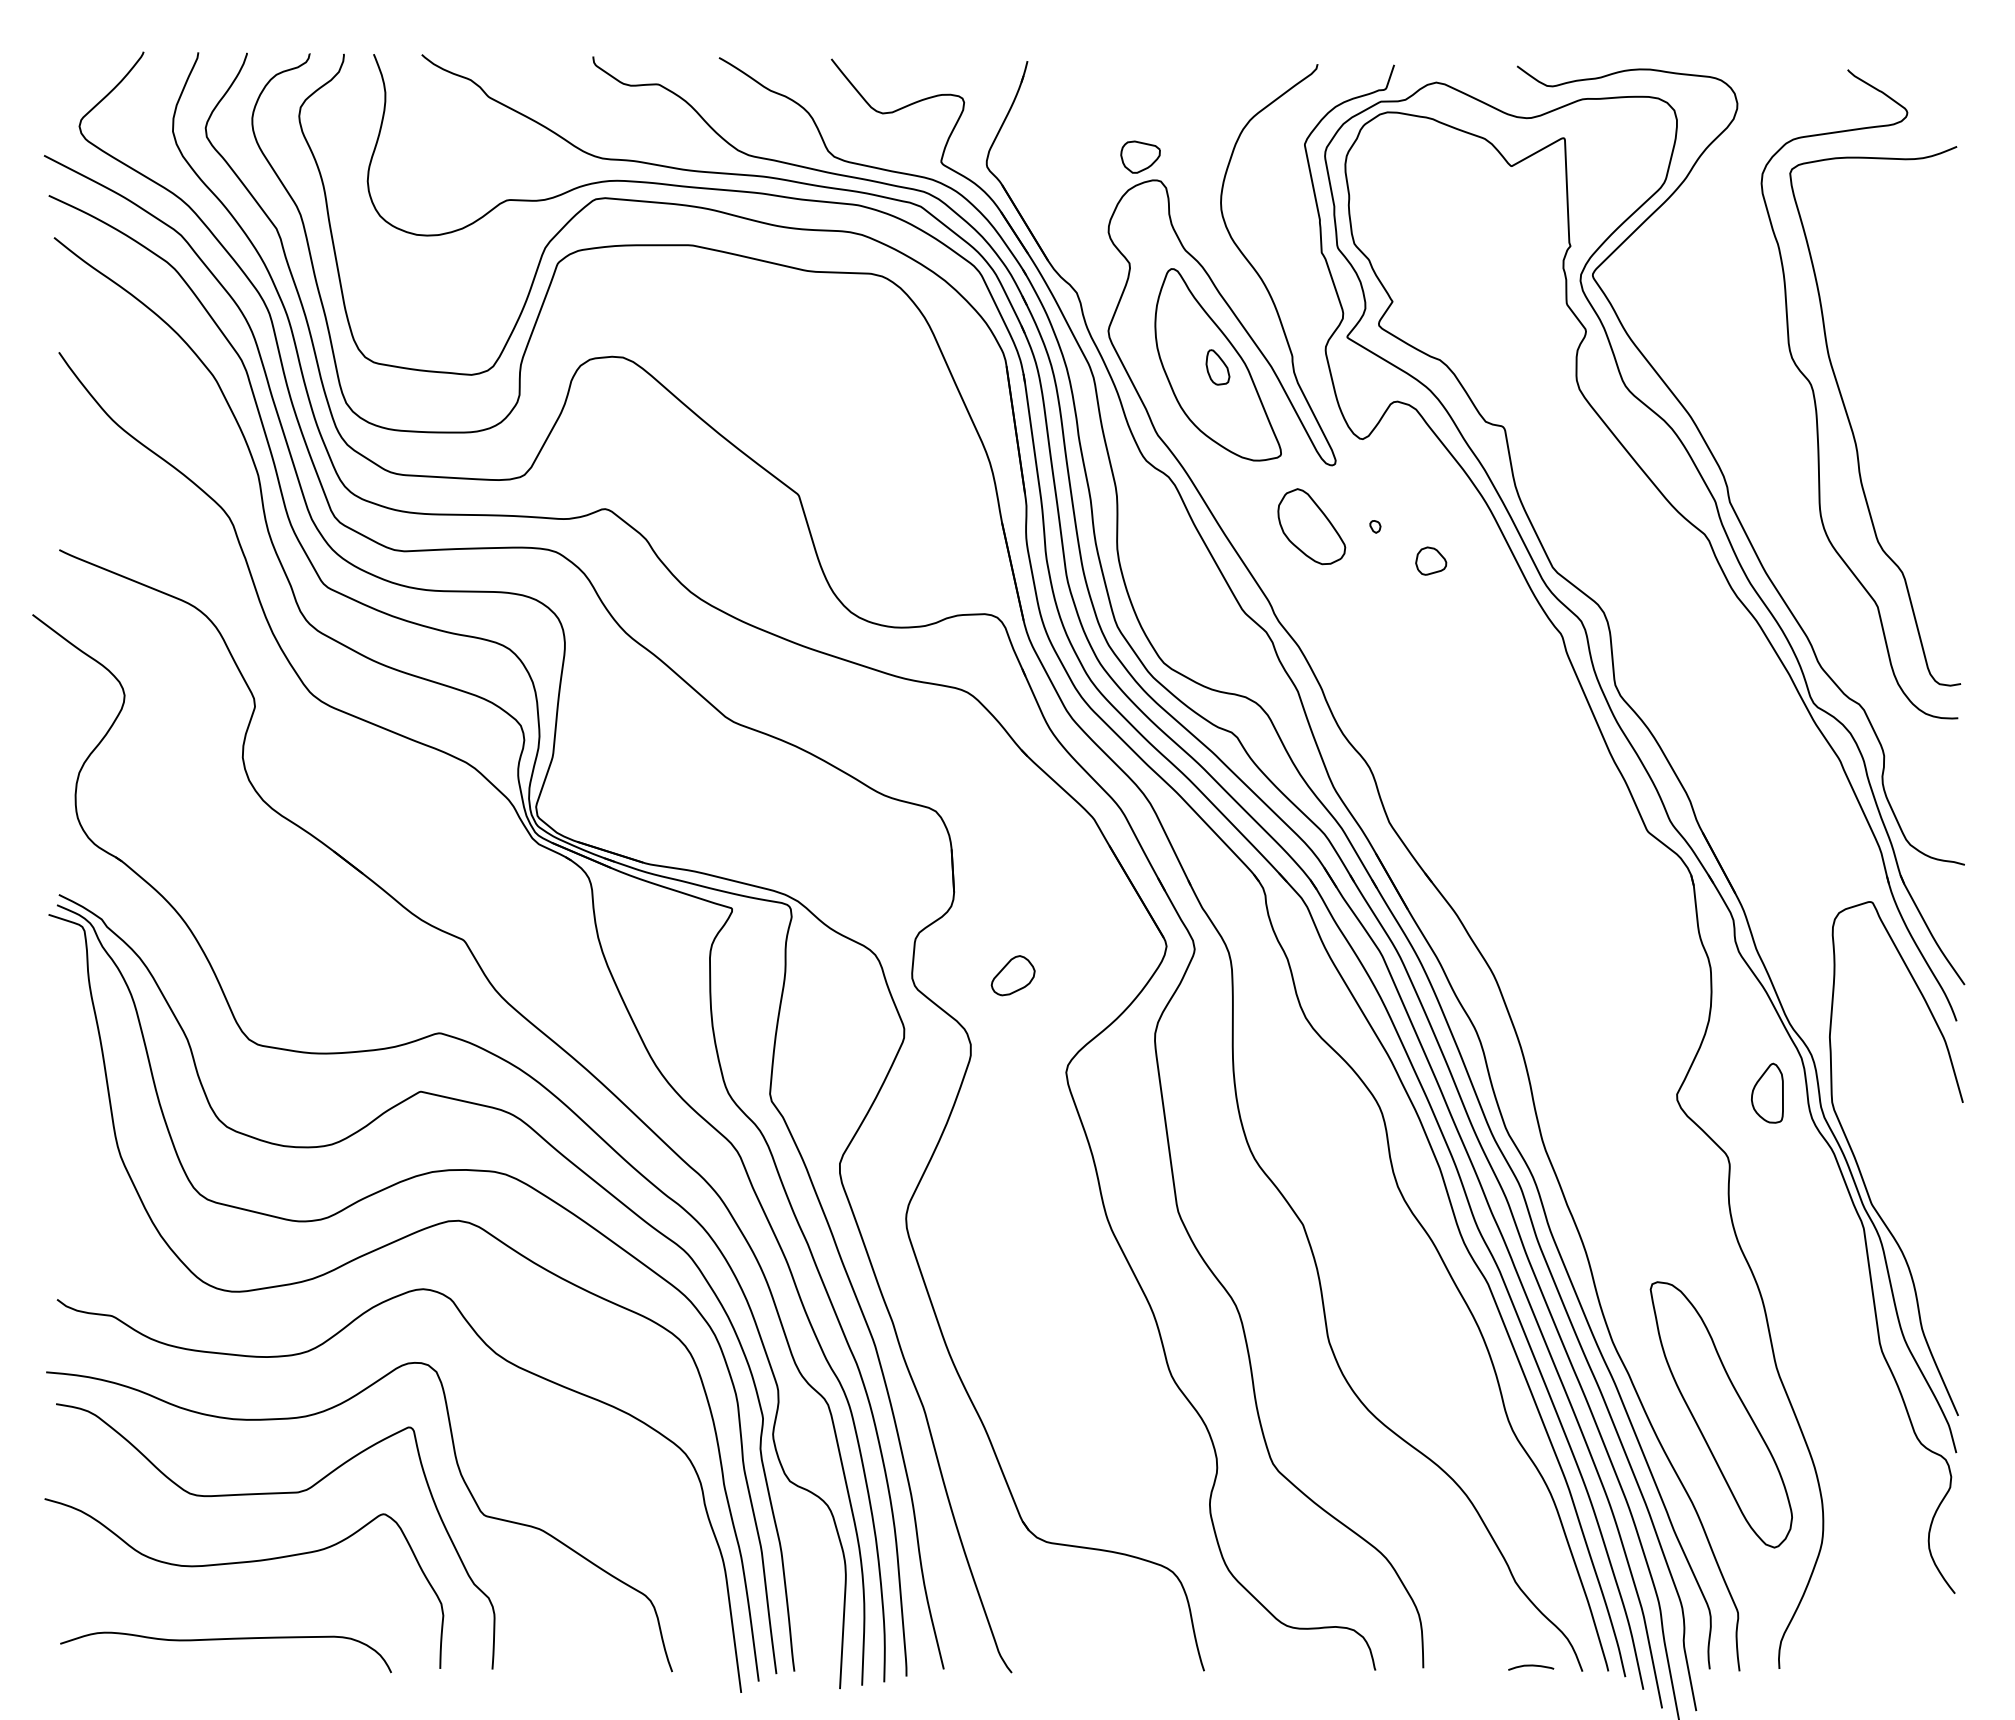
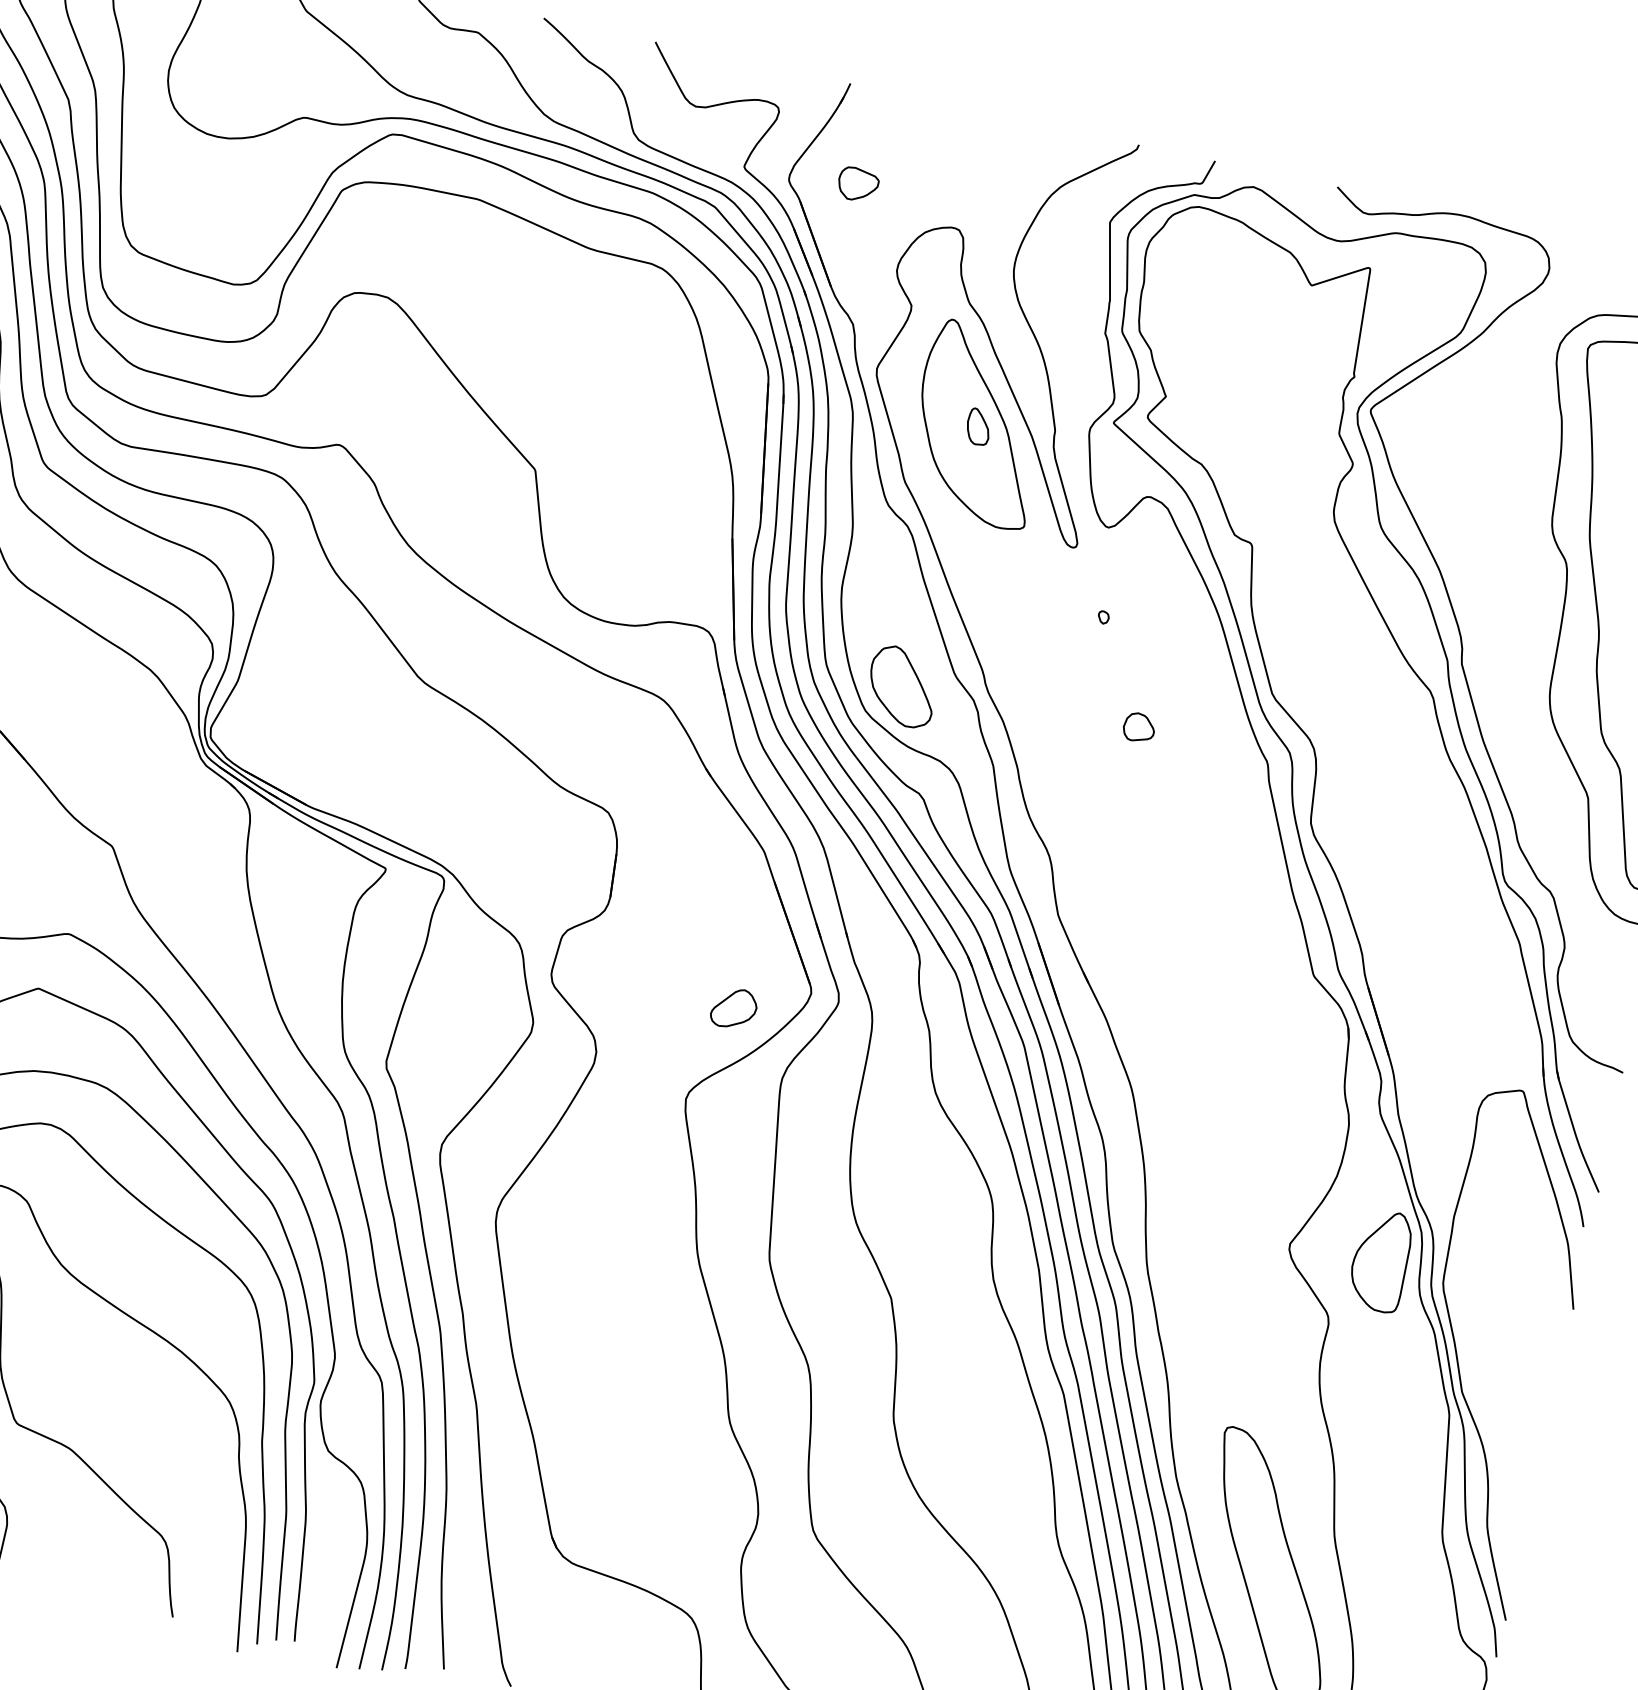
part: (1140, 156) -> (858, 183), moved
part: (1311, 526) -> (902, 686), moved
part: (1431, 560) -> (1139, 727), moved
part: (1012, 975) -> (733, 1008), moved
part: (1767, 1093) -> (1380, 1261), size x1.67

